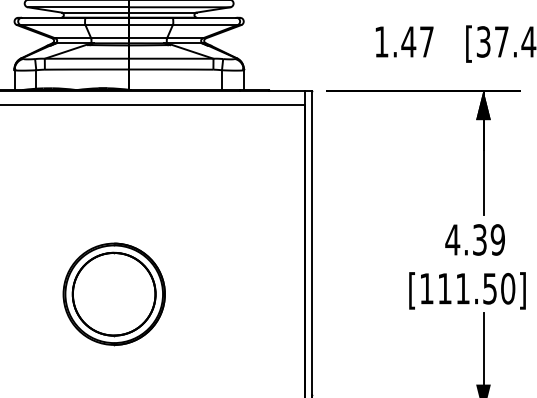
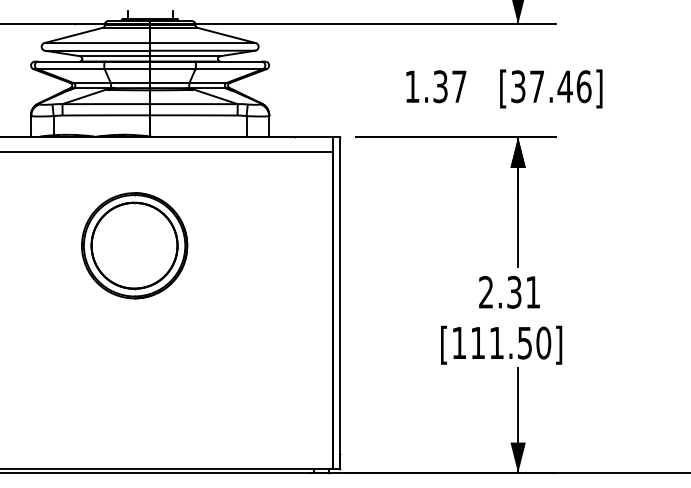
text: (408, 41) -> (440, 86), 1.47 -> 1.37
text: (475, 239) -> (509, 291), 4.39 -> 2.31
part: (114, 293) -> (134, 245), moved

